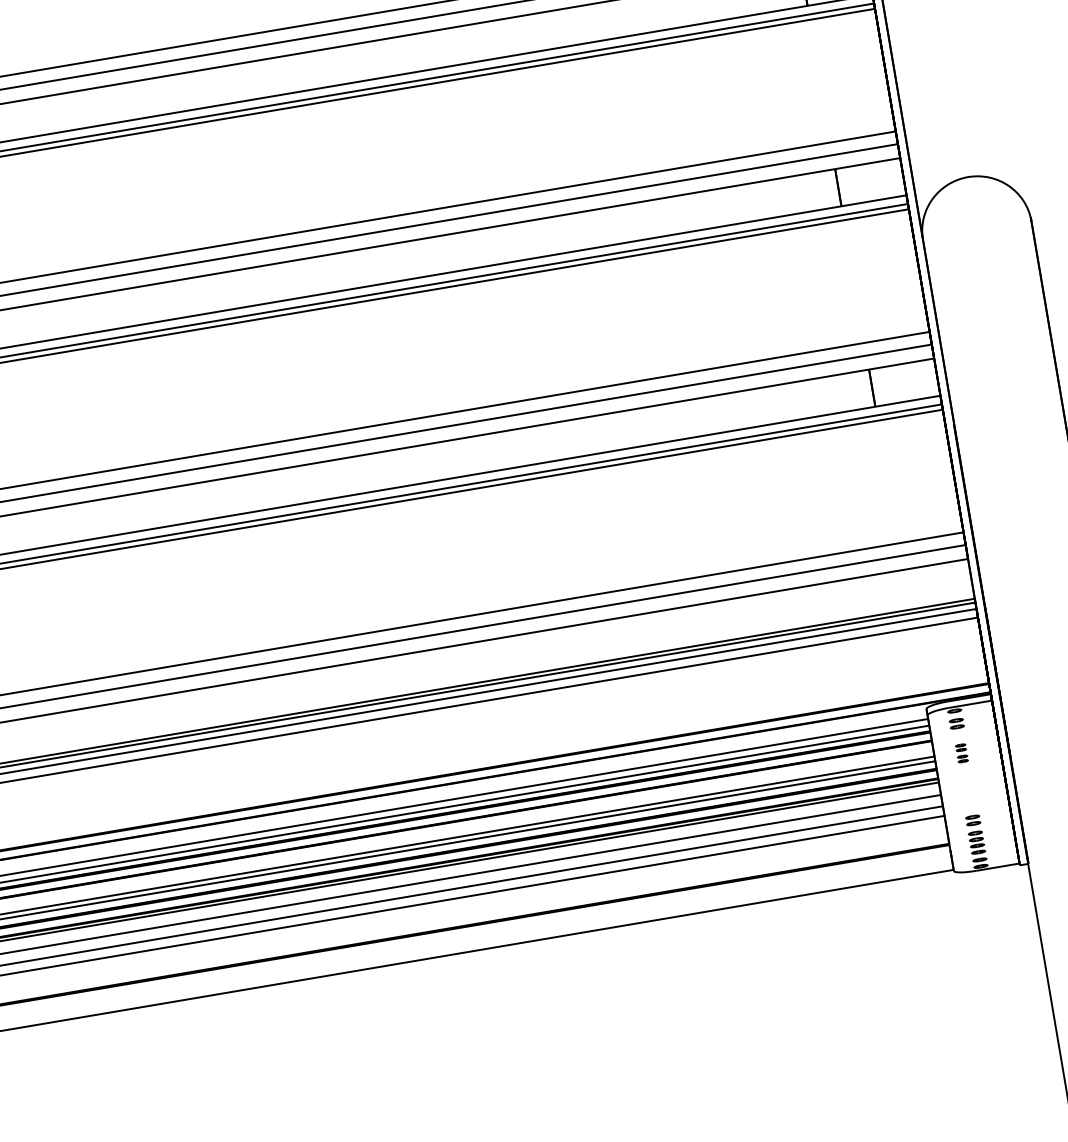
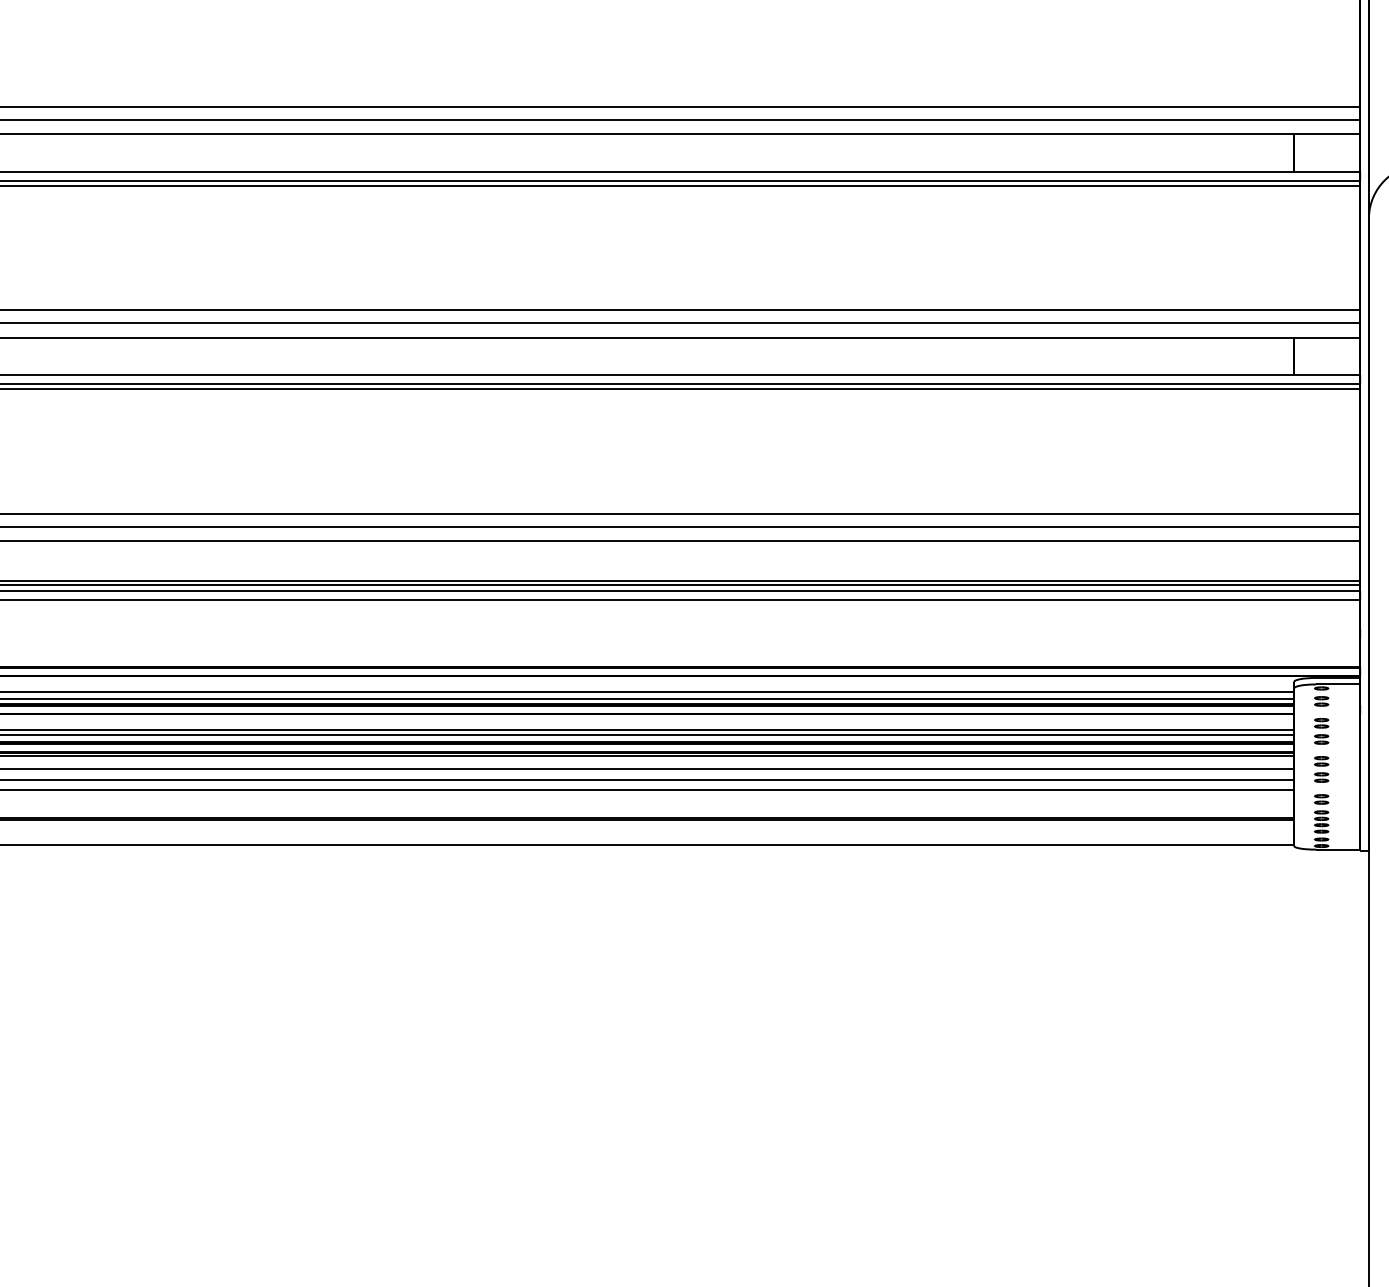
part: (961, 753) -> (1321, 731), size x1.43
part: (968, 790) -> (1321, 769), added

